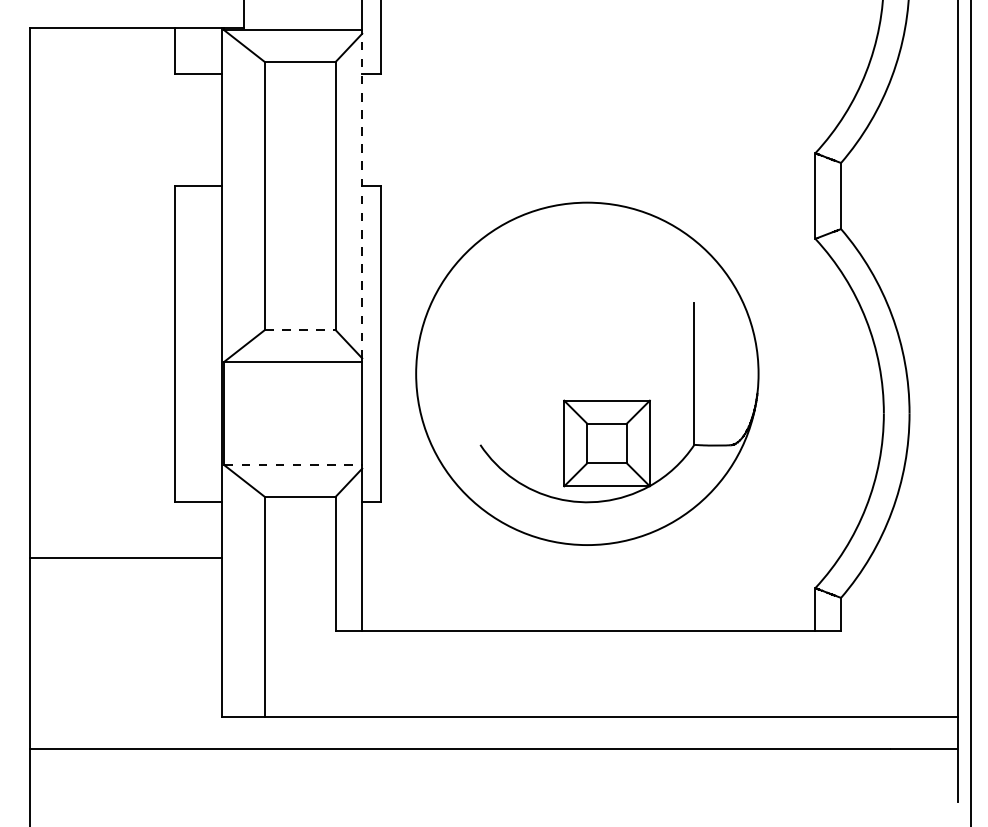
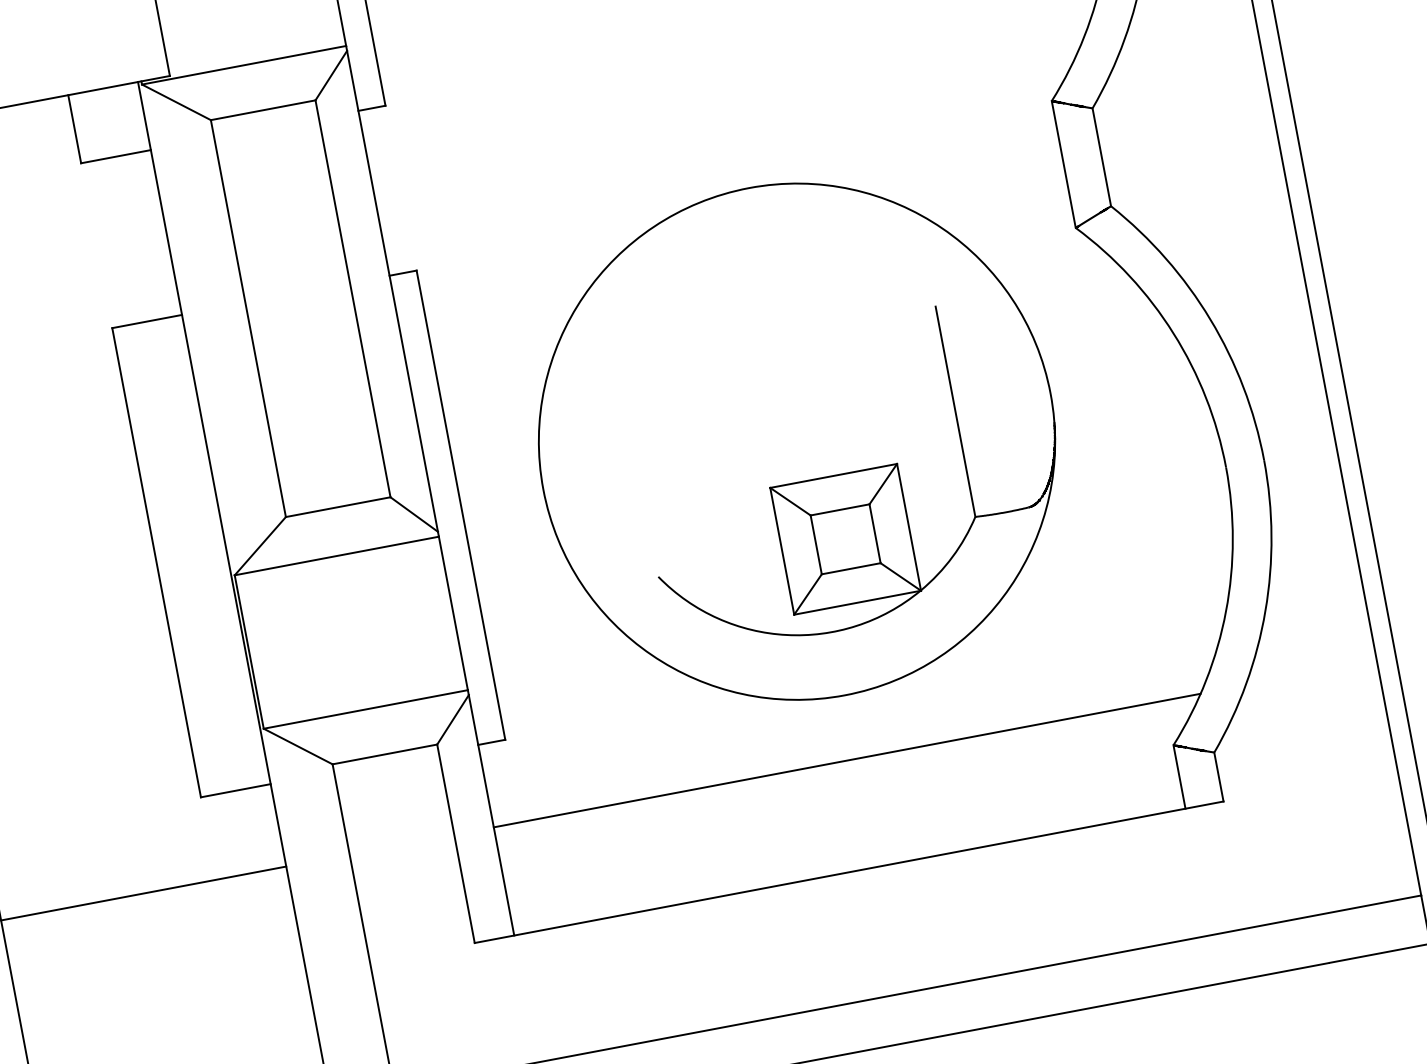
line: (362, 195) -> (392, 290), dashed -> solid
line: (300, 330) -> (338, 507), dashed -> solid
part: (587, 373) -> (797, 441), moved
line: (293, 465) -> (366, 709), dashed -> solid
line: (600, 557) -> (846, 760), added

